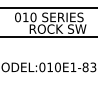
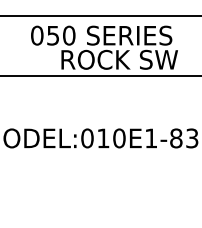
text: (25, 17) -> (52, 35), 010 -> 050

